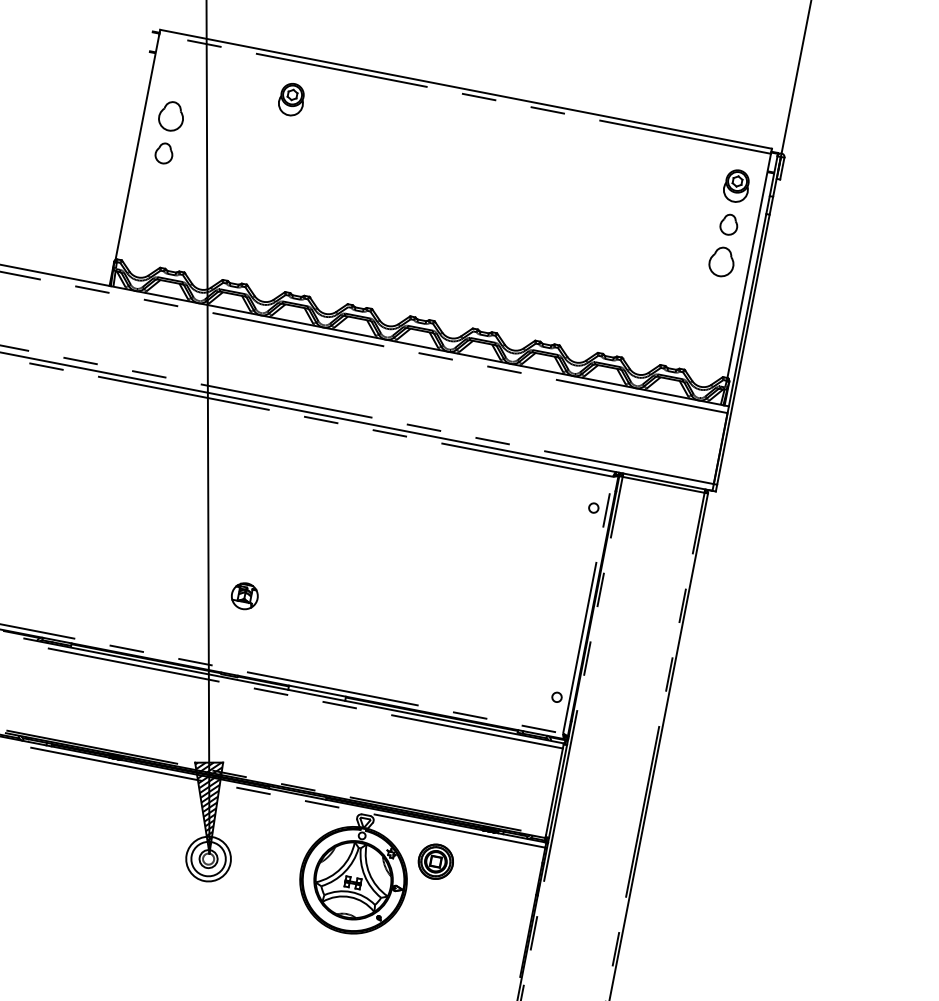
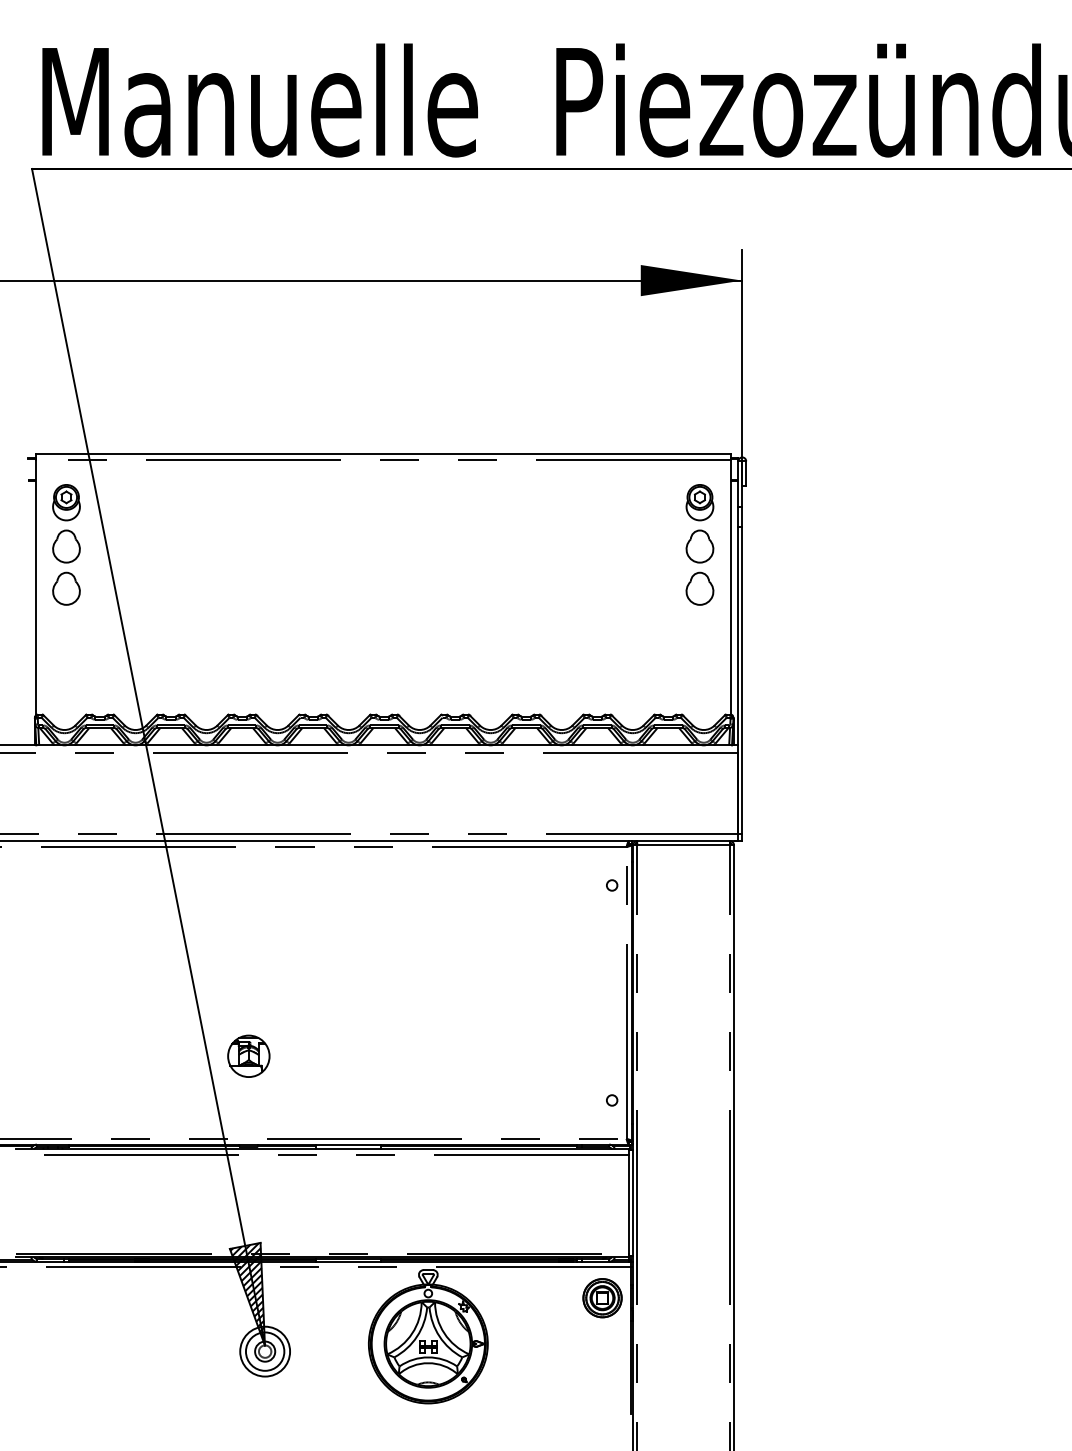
part: (291, 99) -> (66, 502), moved
part: (164, 153) -> (66, 588), size x1.43
part: (728, 224) -> (699, 546), size x1.43
part: (244, 595) -> (248, 1055), size x1.43
part: (435, 862) -> (602, 1298), moved

